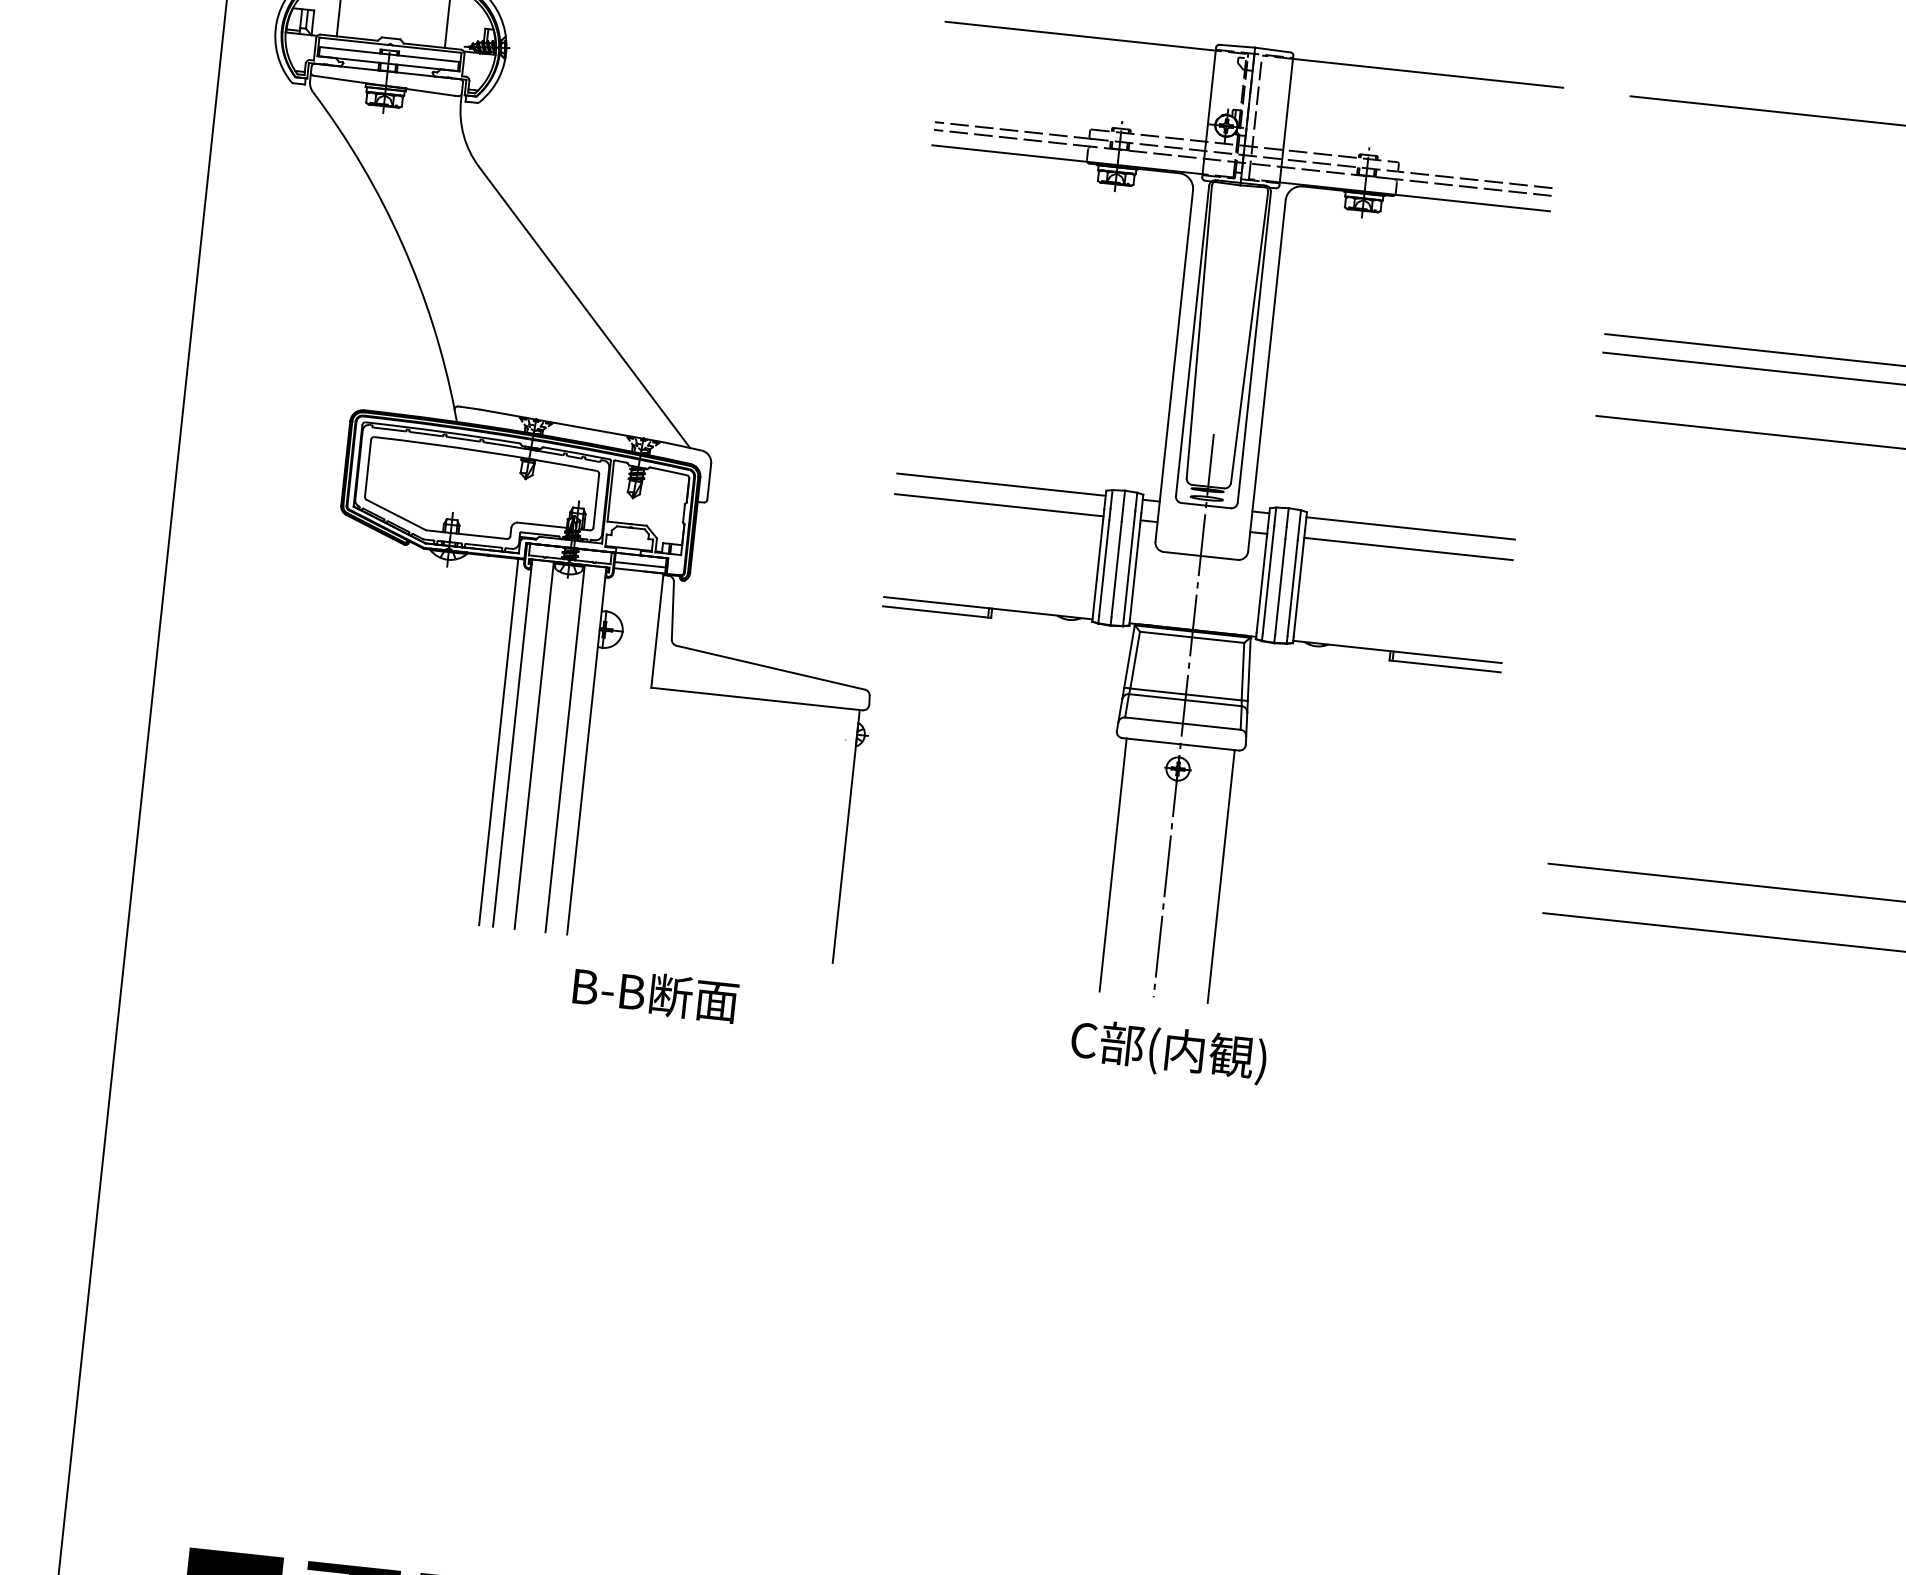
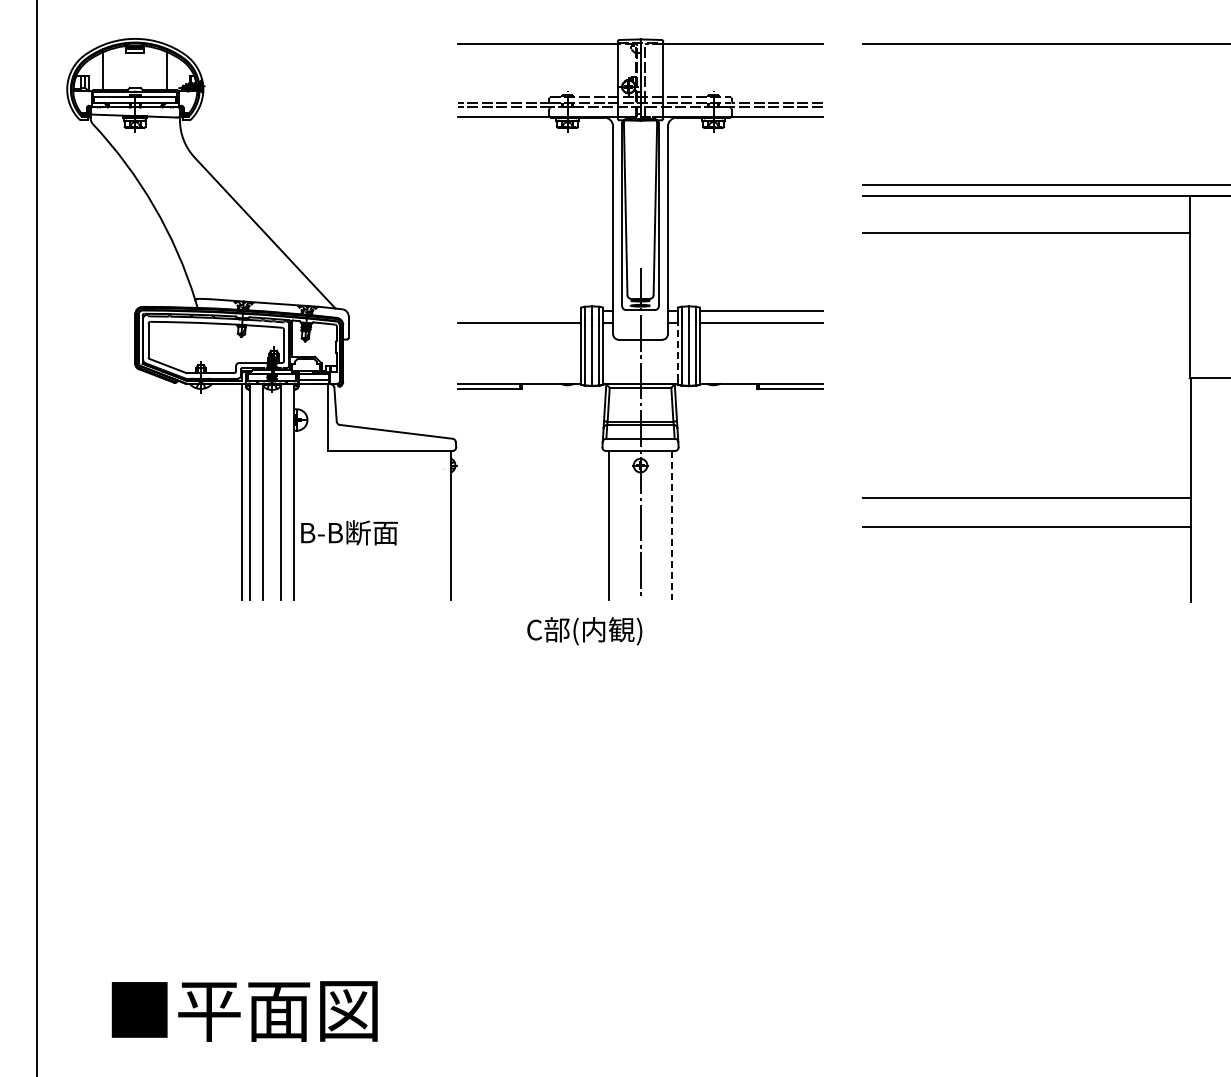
line: (1001, 484) -> (519, 310), removed
line: (1261, 584) -> (677, 352), solid -> dashed
line: (1221, 876) -> (672, 525), solid -> dashed
text: (655, 993) -> (349, 532), moved
text: (1168, 1051) -> (584, 631), moved

